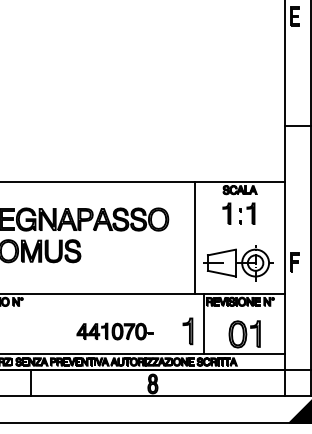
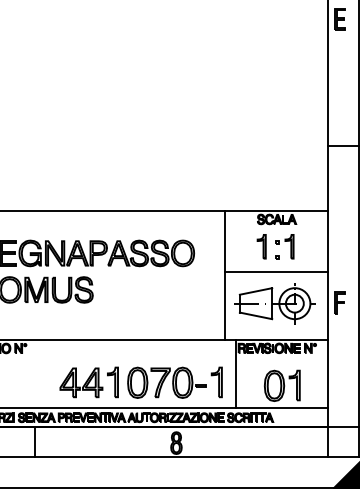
line: (239, 235) -> (276, 271), added
part: (114, 331) -> (132, 382), size x1.67

